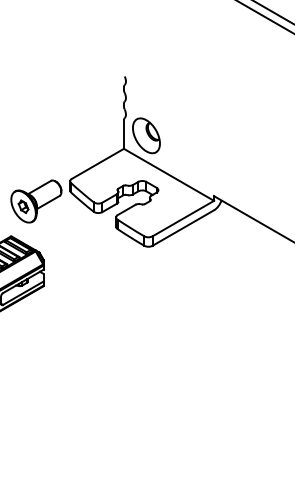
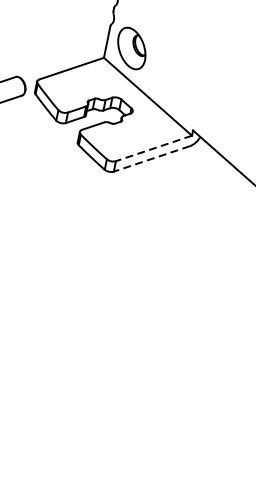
line: (182, 218) -> (153, 148), solid -> dashed
line: (182, 228) -> (150, 159), solid -> dashed

